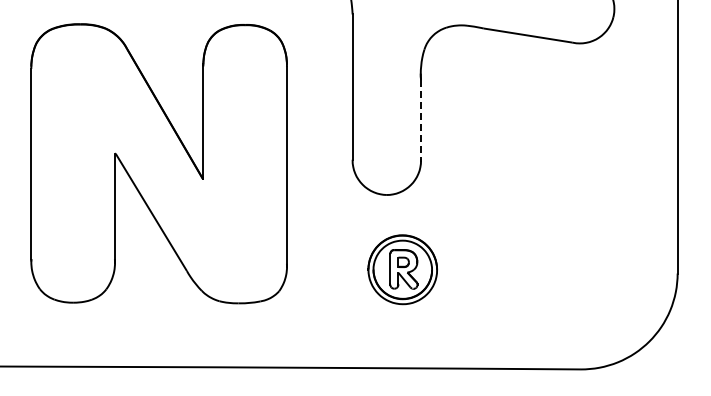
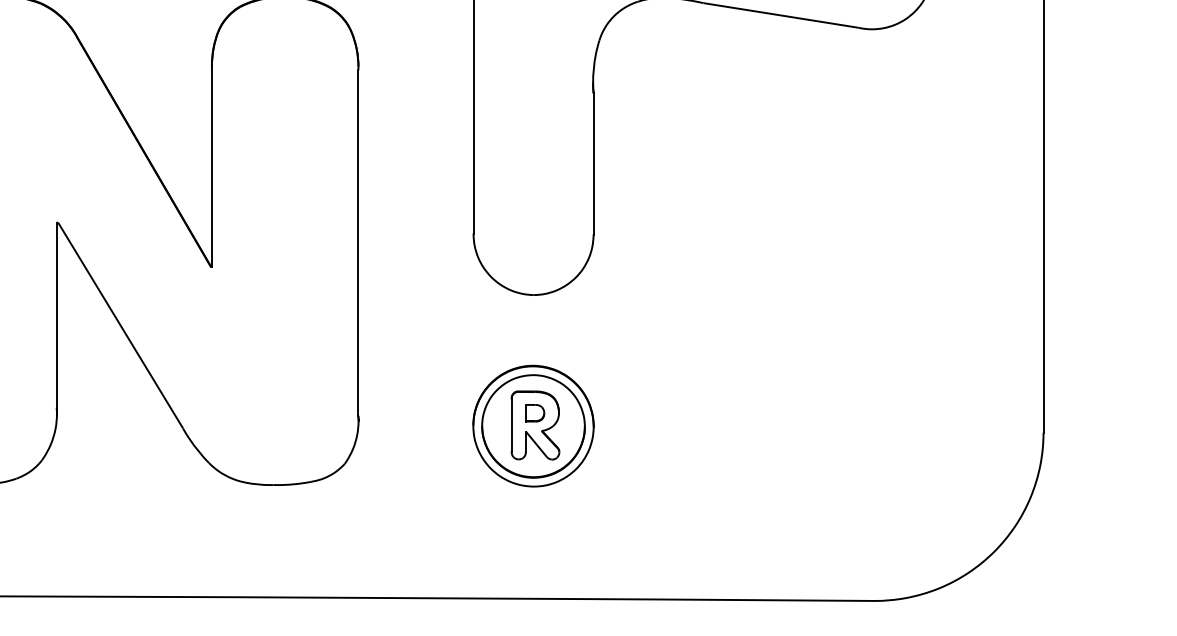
line: (421, 120) -> (594, 164), dashed -> solid
part: (402, 269) -> (533, 425), moved

